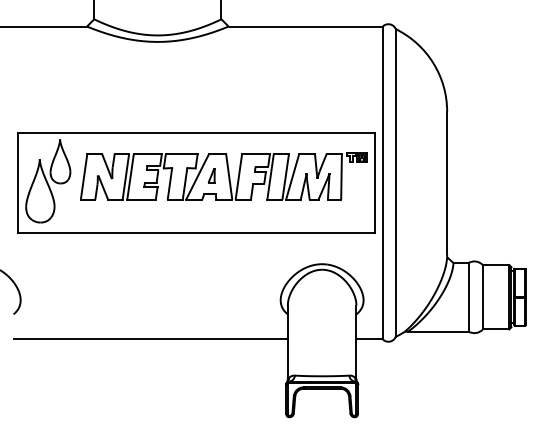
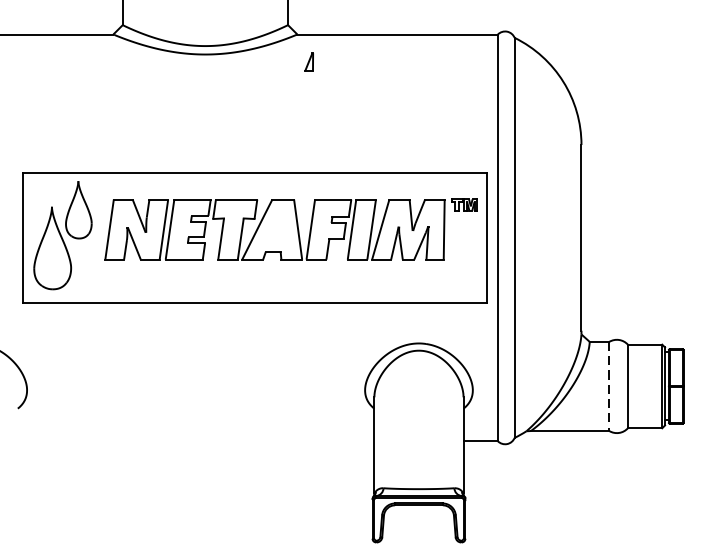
part: (211, 175) -> (308, 61), moved
line: (468, 297) -> (609, 386), solid -> dashed
line: (150, 339) -> (195, 441), removed

